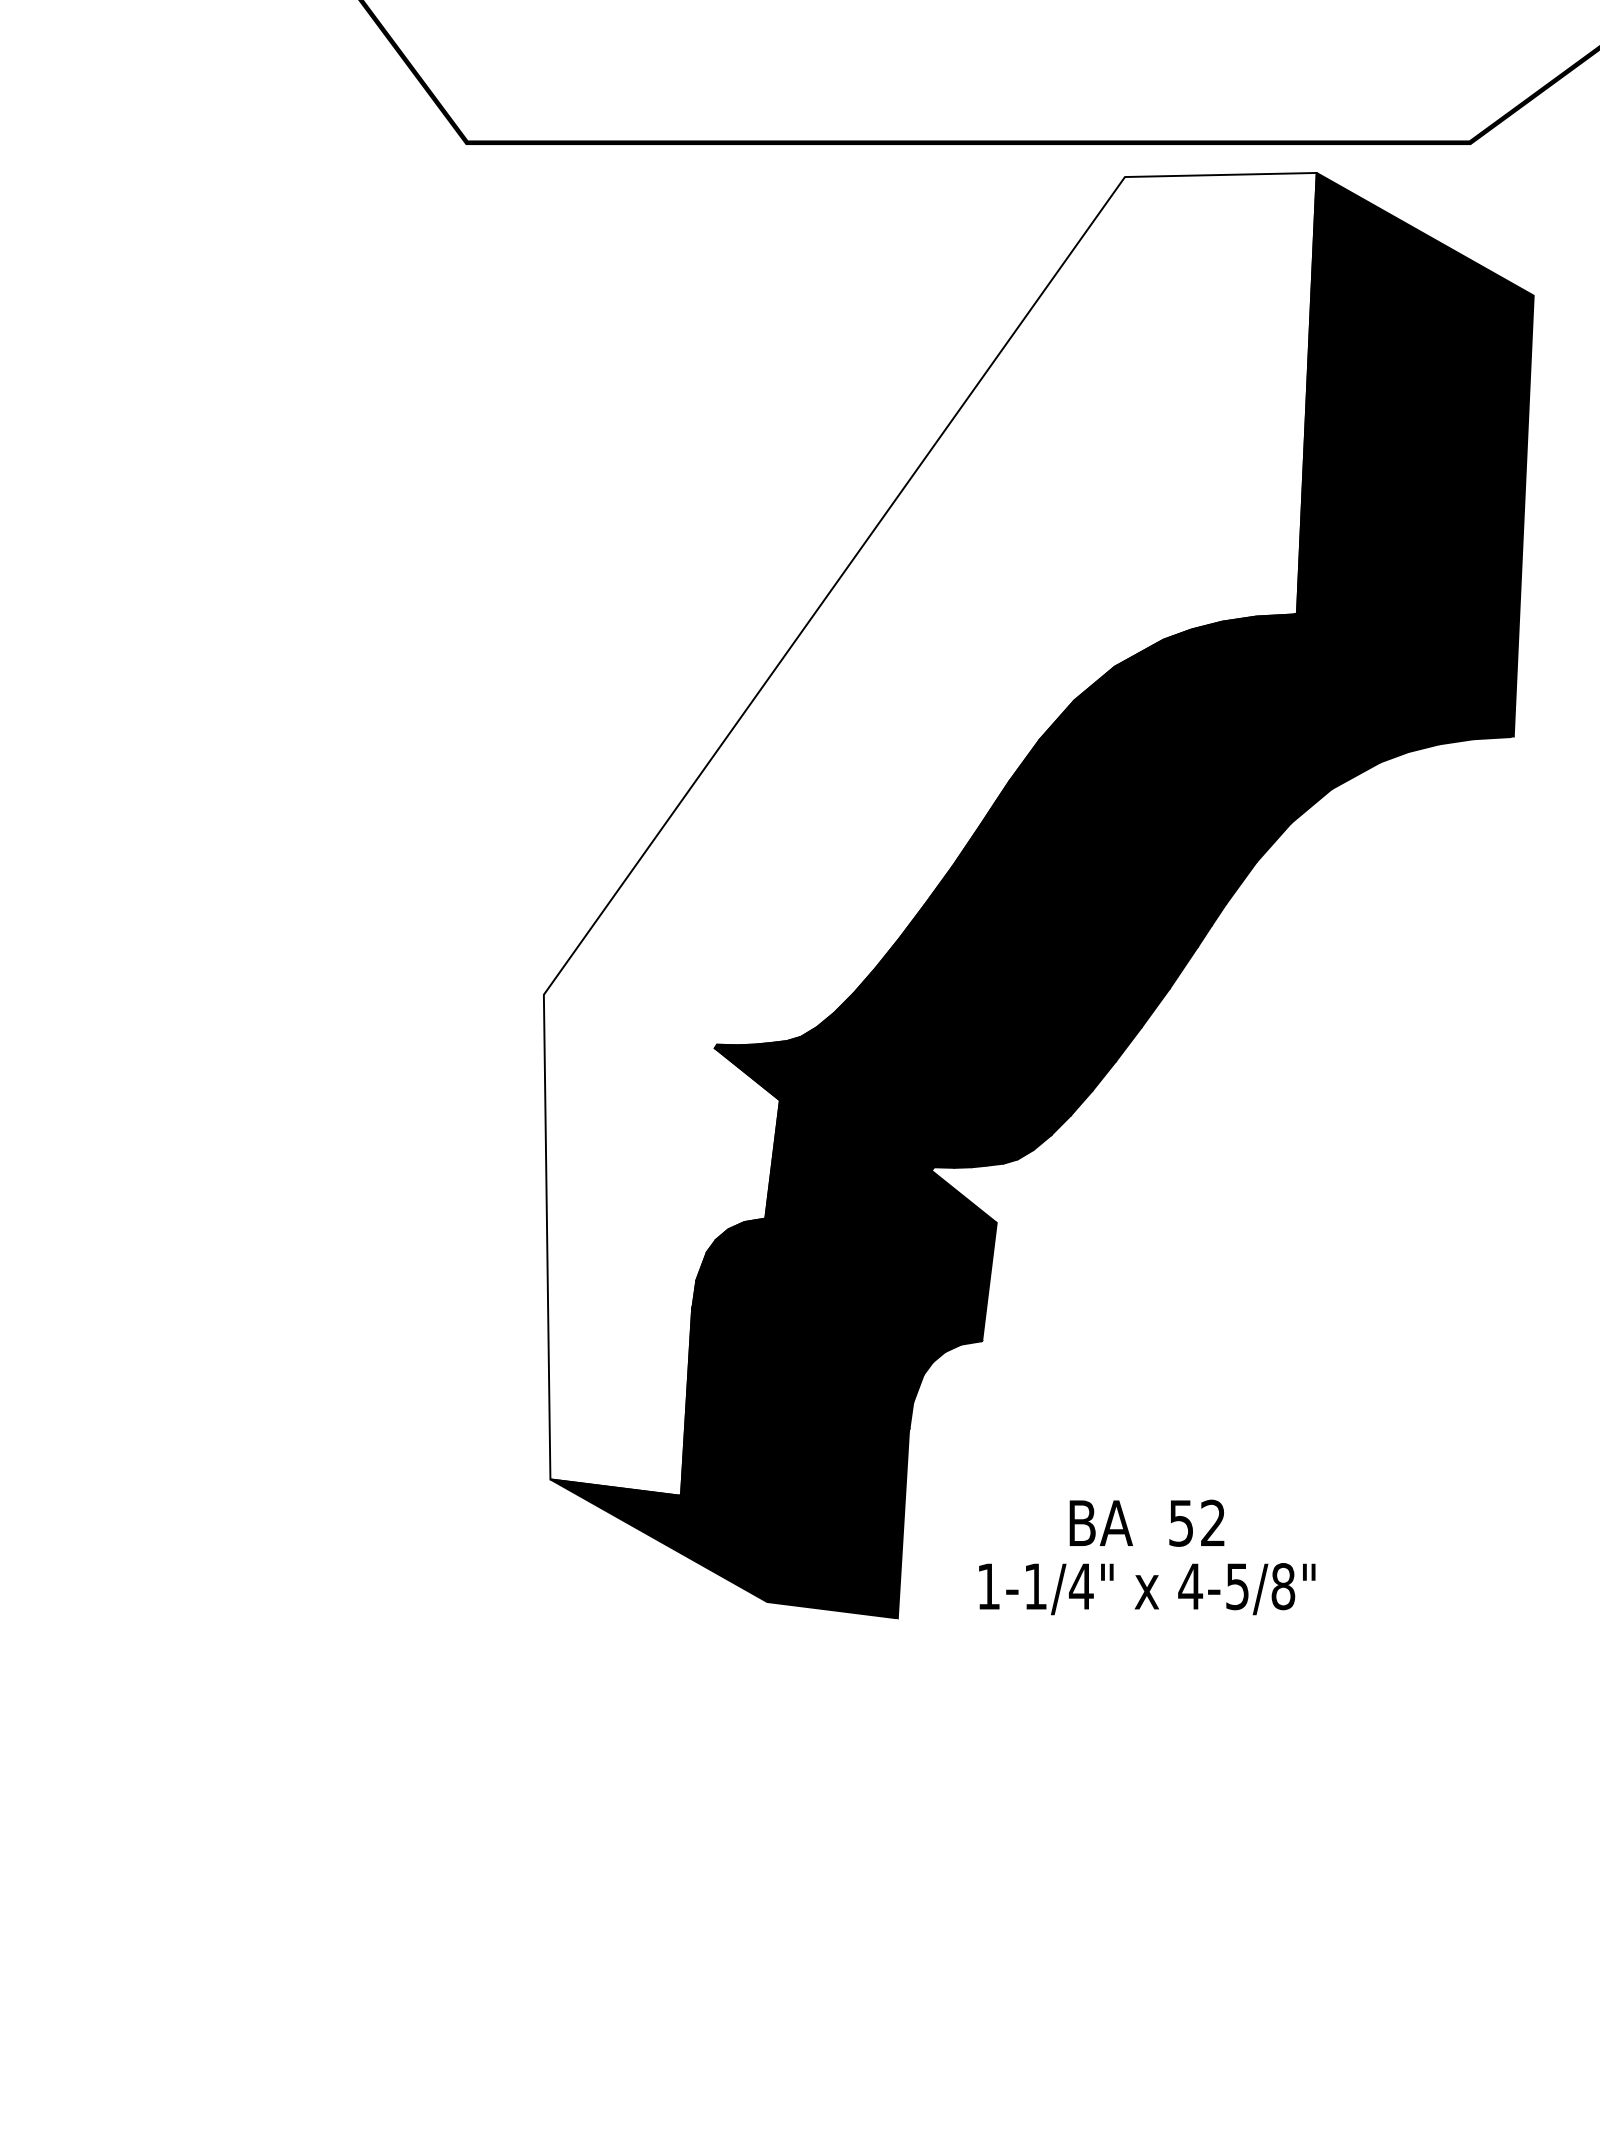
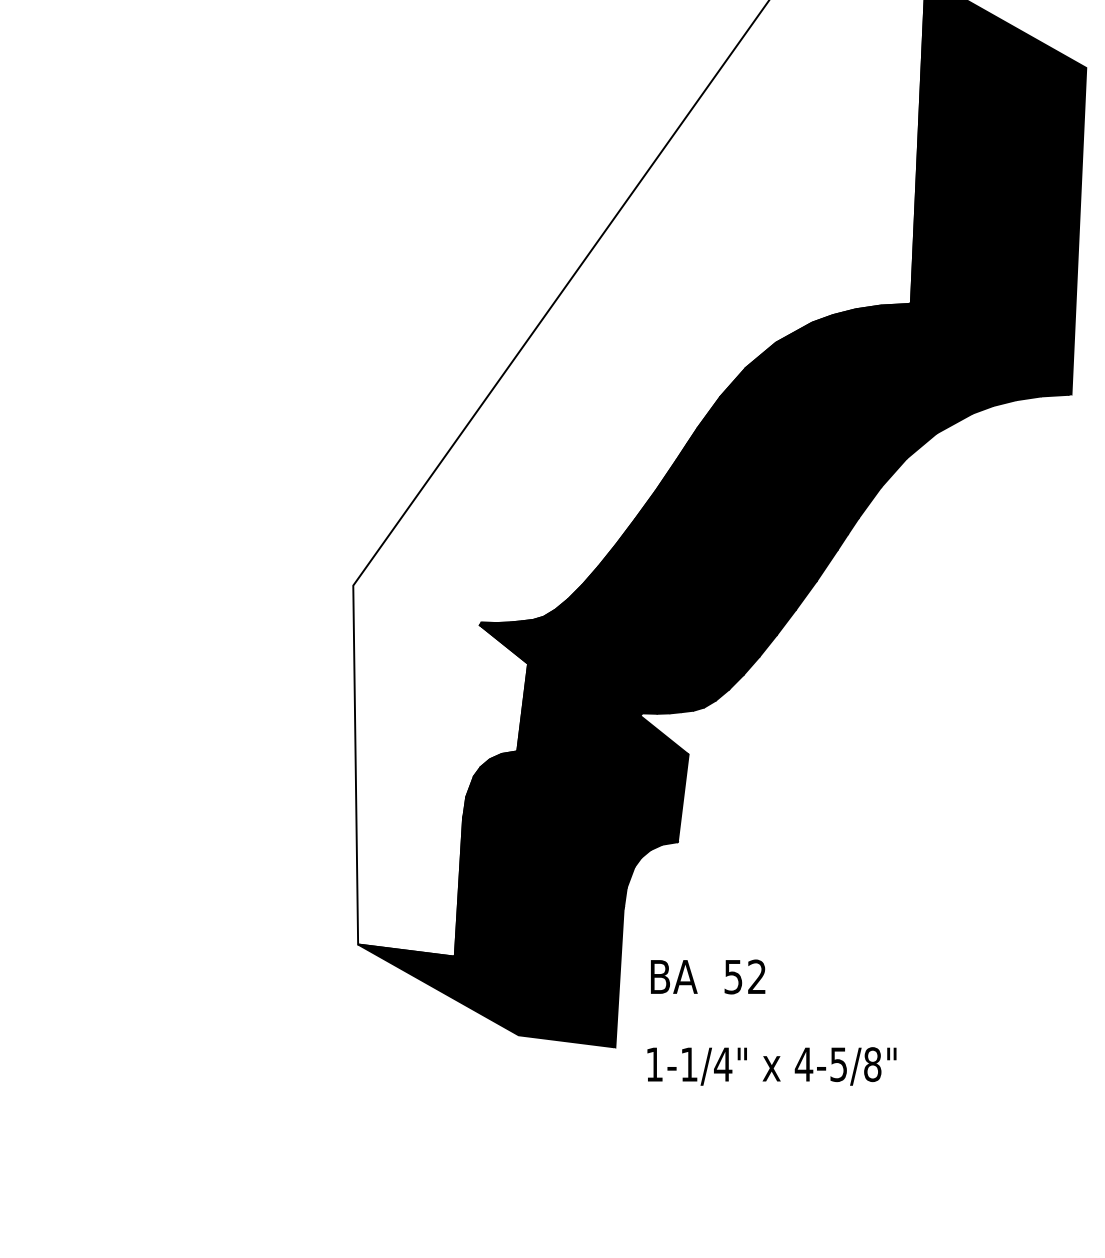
text: (1146, 1522) -> (707, 976), moved
text: (1147, 1589) -> (772, 1066), moved

